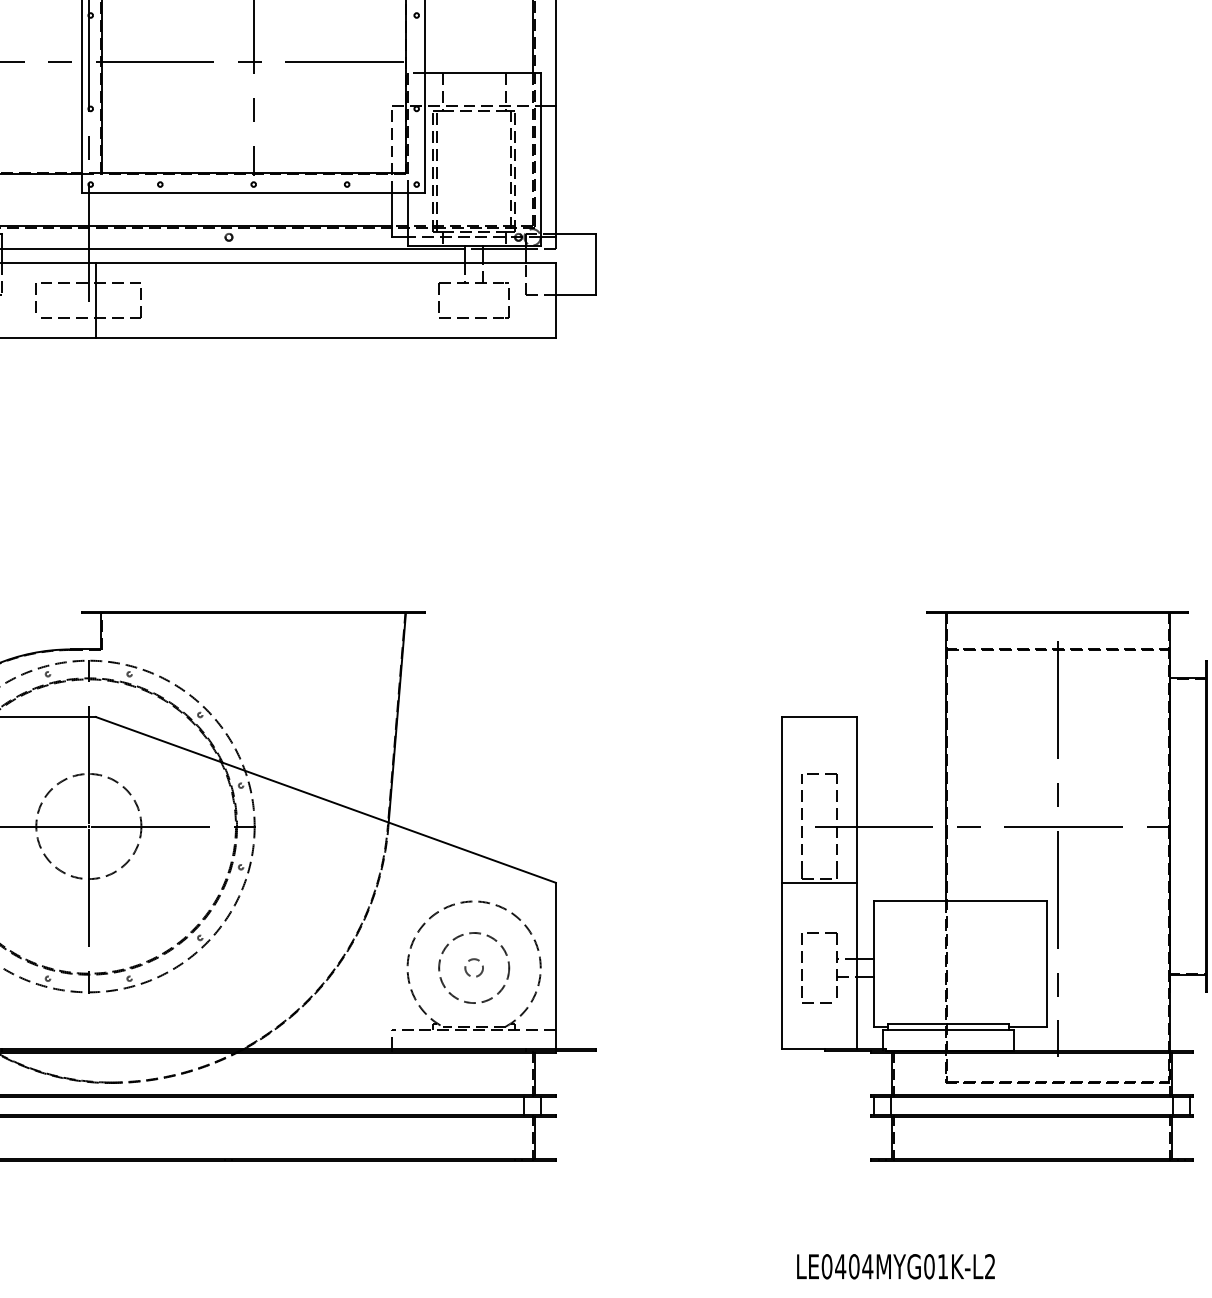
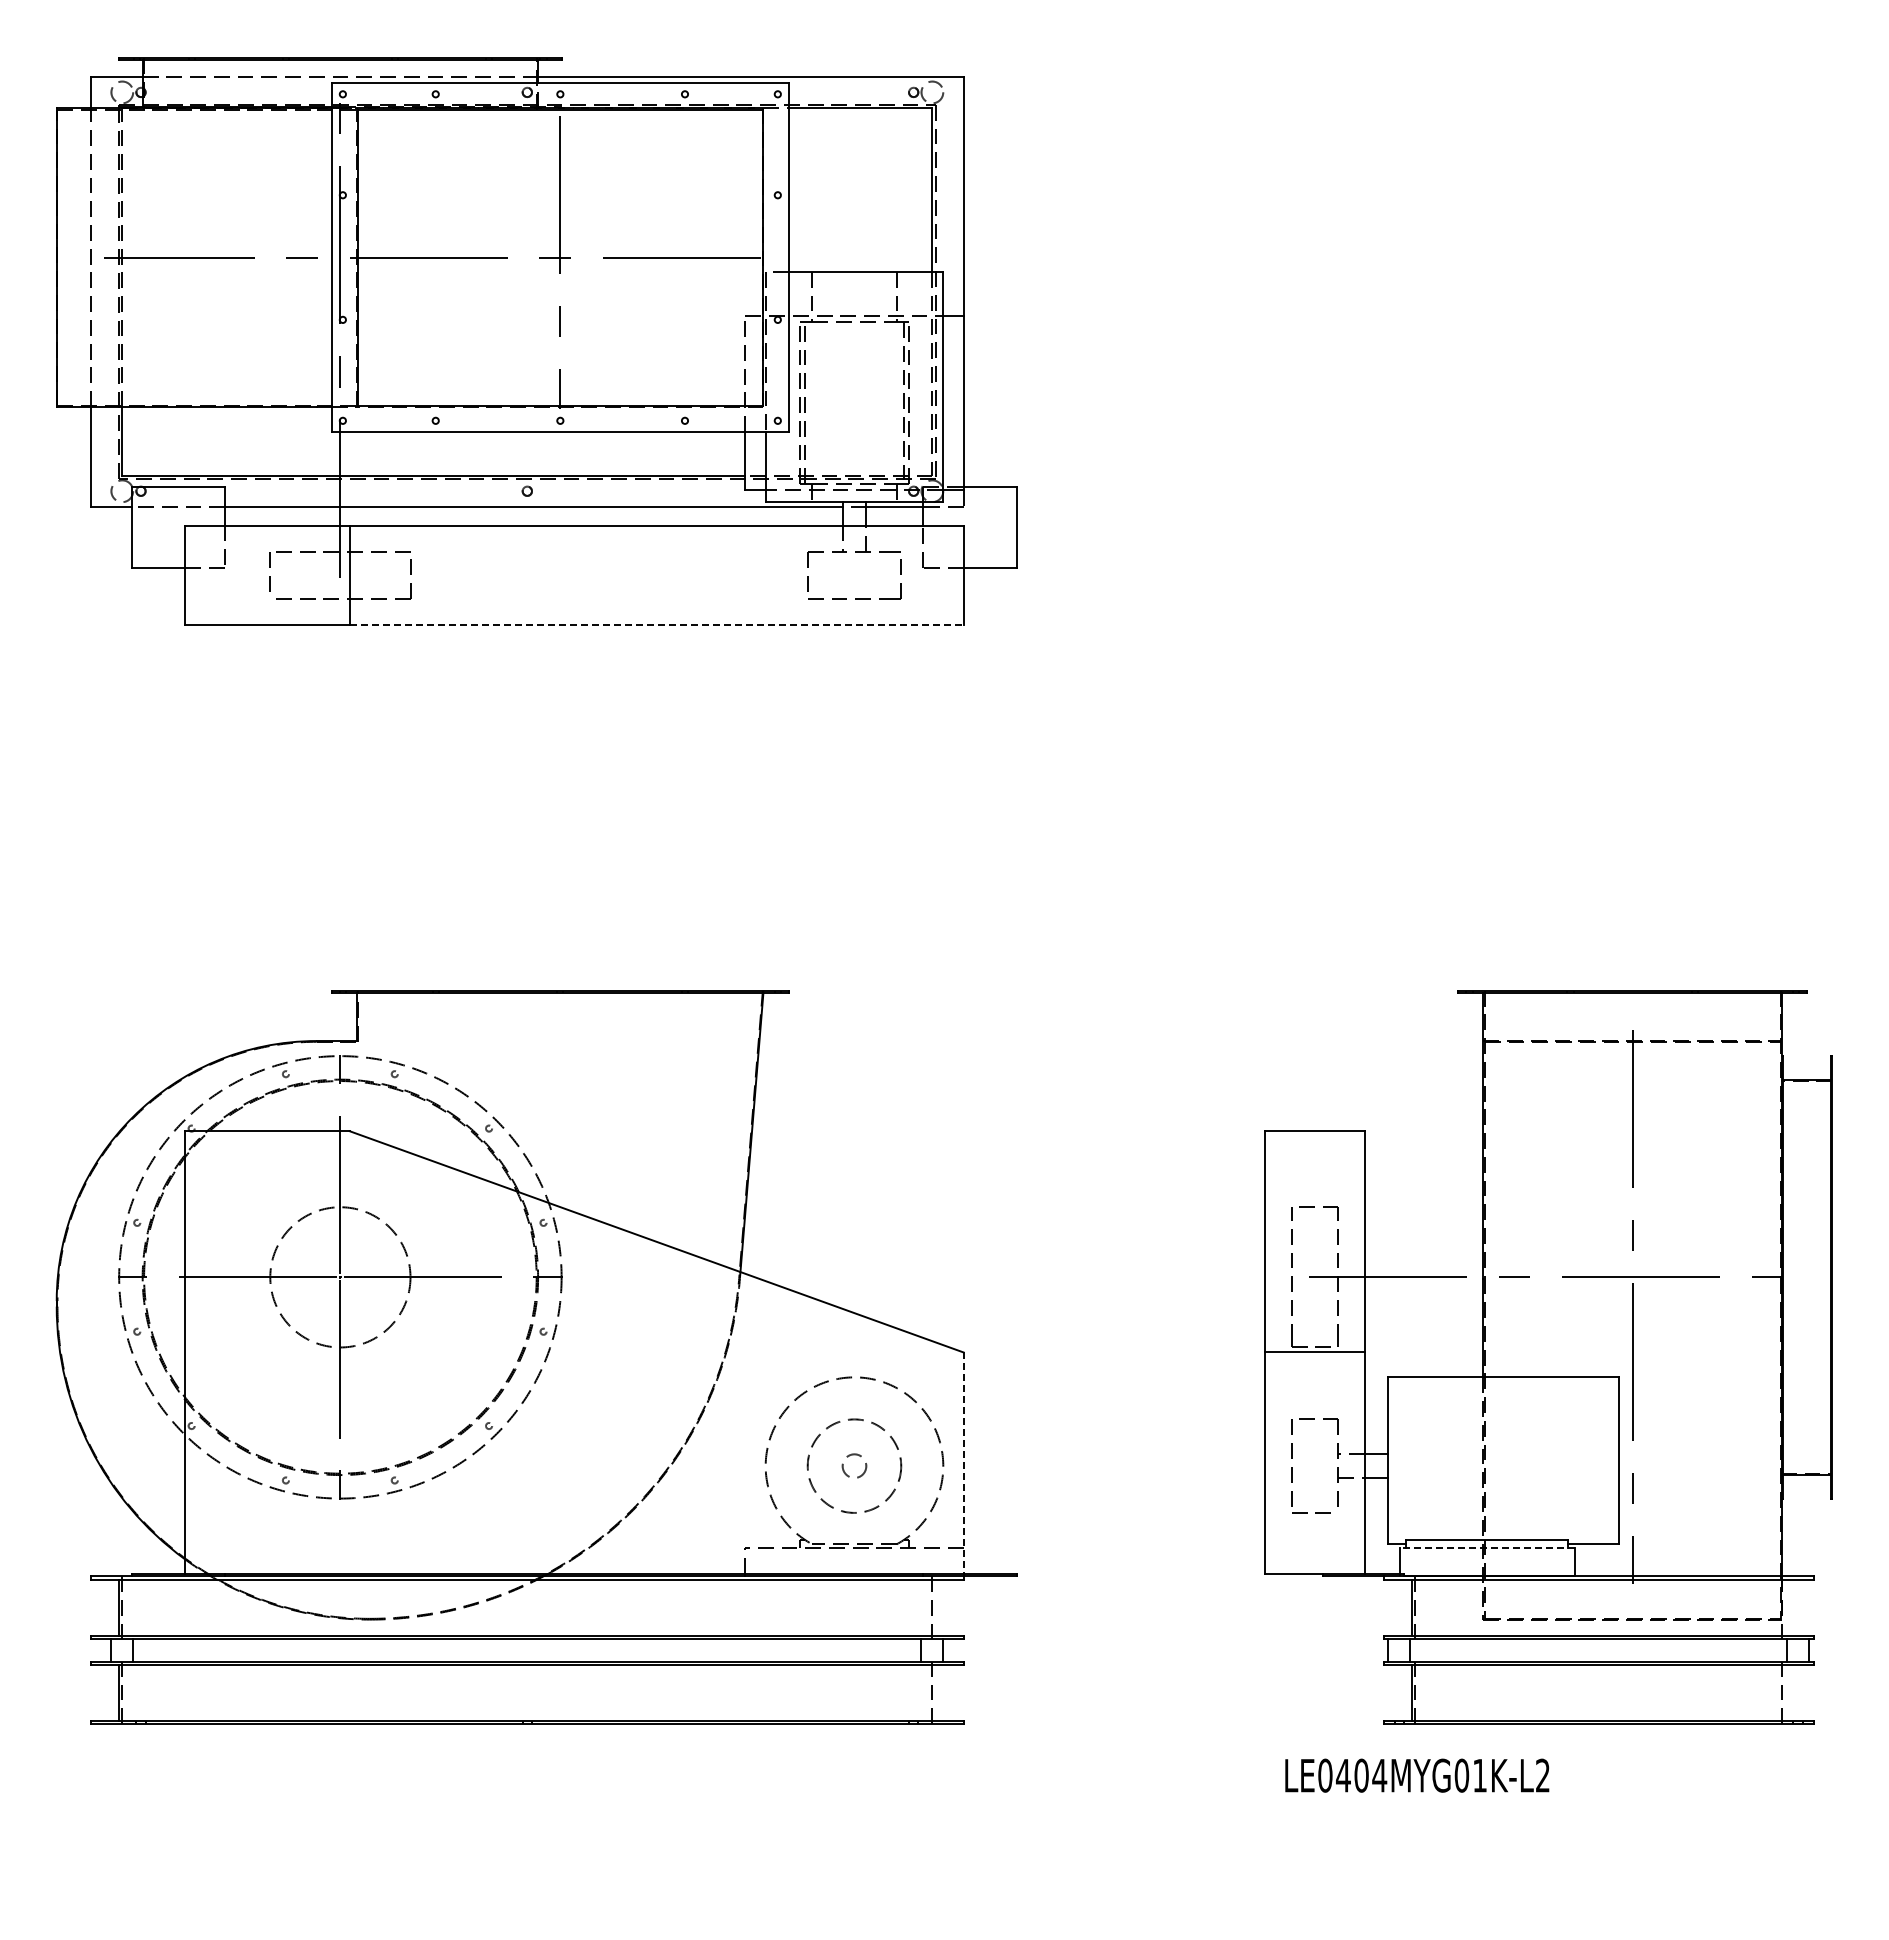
line: (325, 337) -> (656, 625), solid -> dashed
line: (555, 966) -> (963, 1463), solid -> dashed
line: (947, 1029) -> (1486, 1548), solid -> dashed
line: (534, 1073) -> (935, 1607), removed
line: (1171, 1073) -> (1785, 1607), removed
line: (534, 1137) -> (935, 1692), removed
line: (1171, 1137) -> (1785, 1692), removed
text: (896, 1266) -> (1417, 1775), moved

